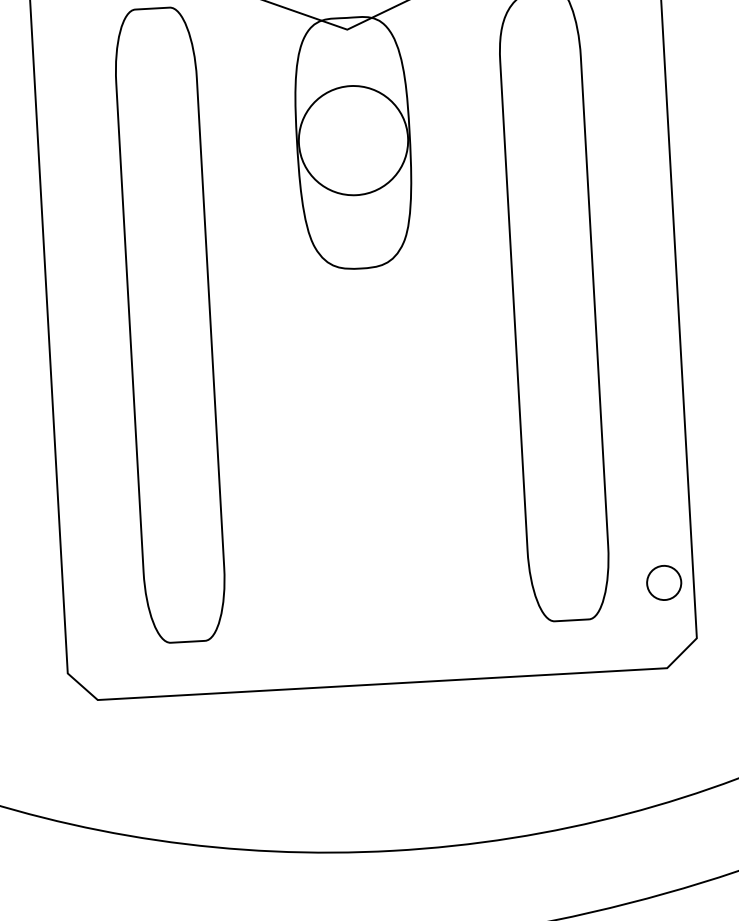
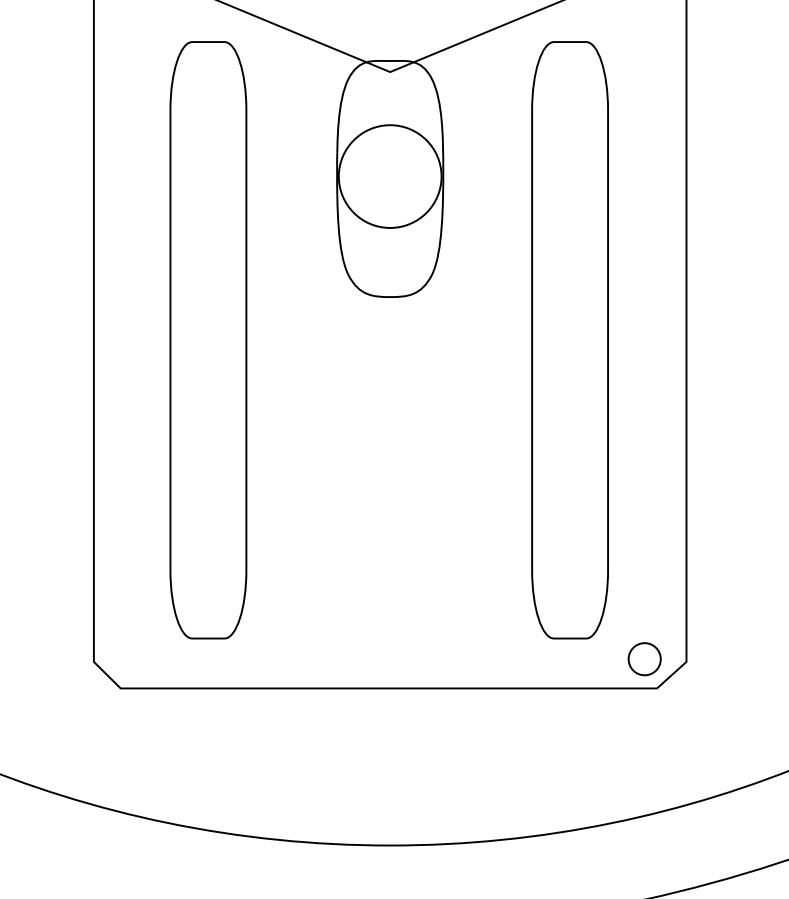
part: (663, 583) -> (644, 659), moved

